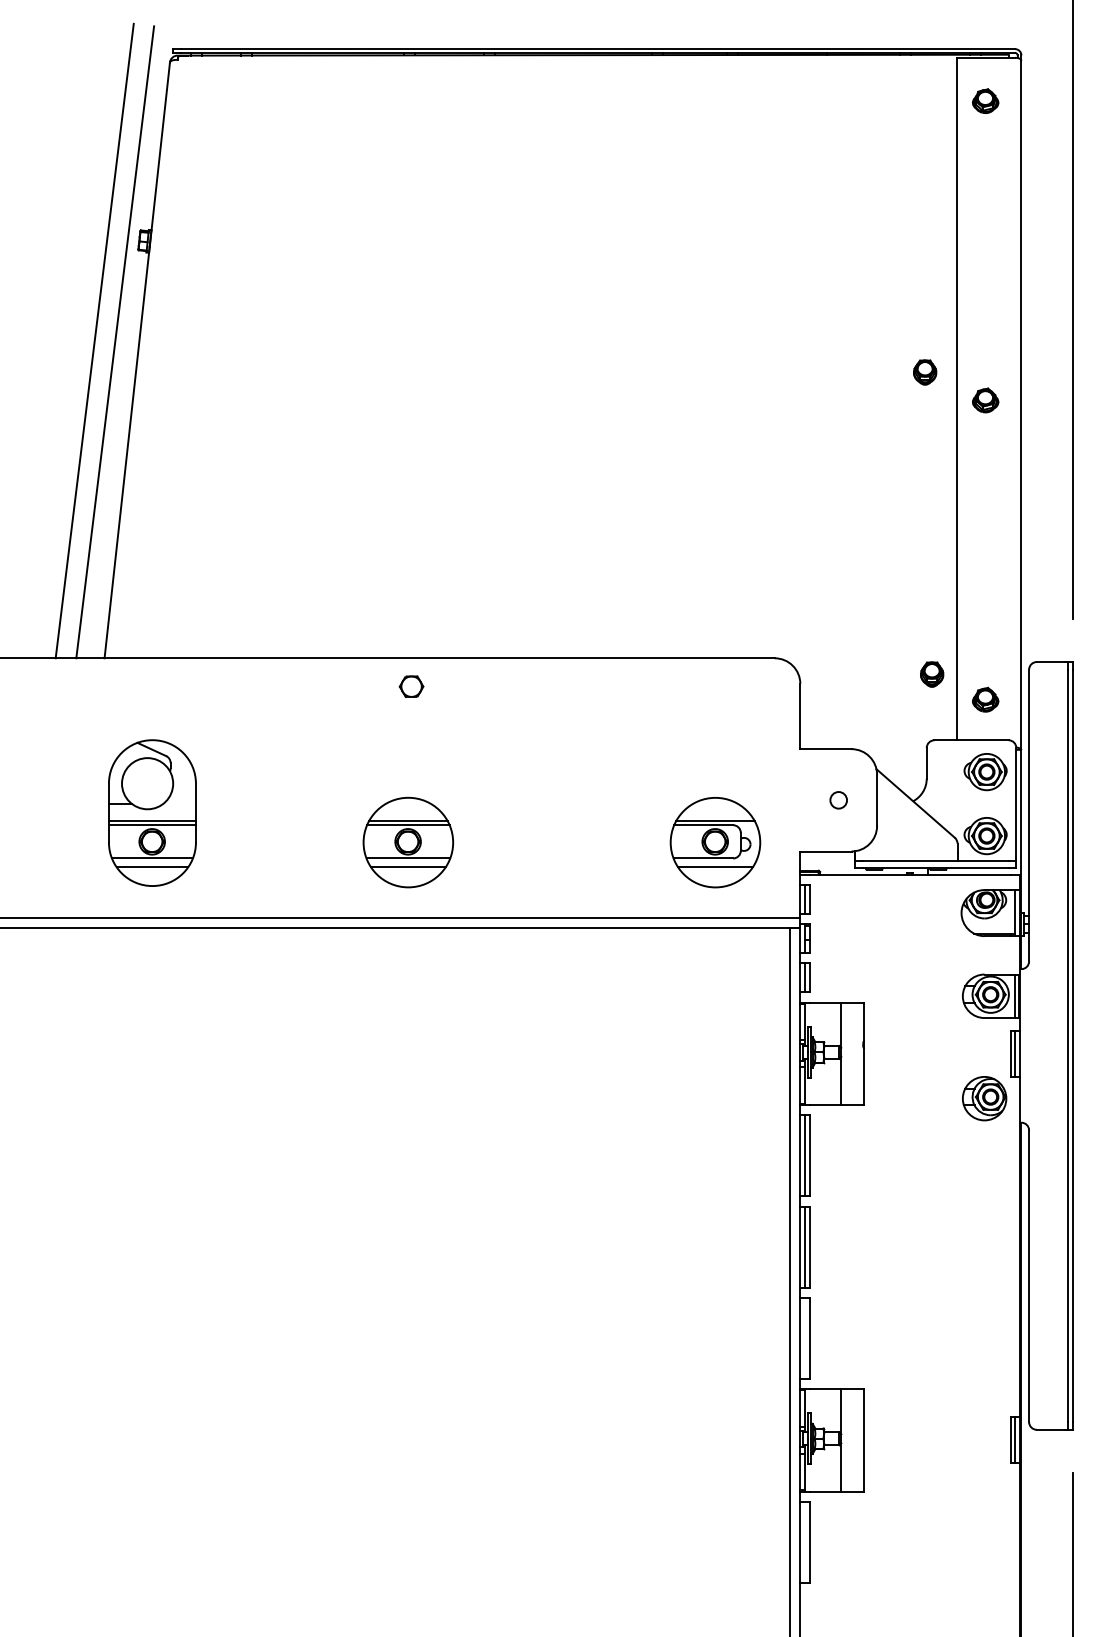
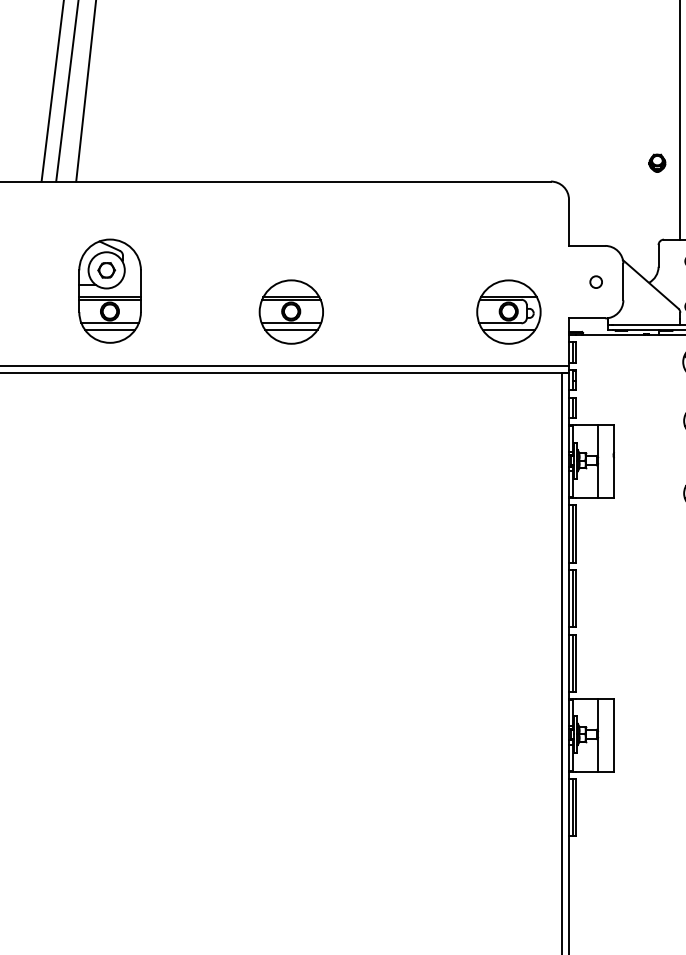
part: (932, 674) -> (657, 163), moved
part: (411, 686) -> (106, 270), moved
line: (805, 1337) -> (572, 662), added
line: (805, 1541) -> (572, 807), added

